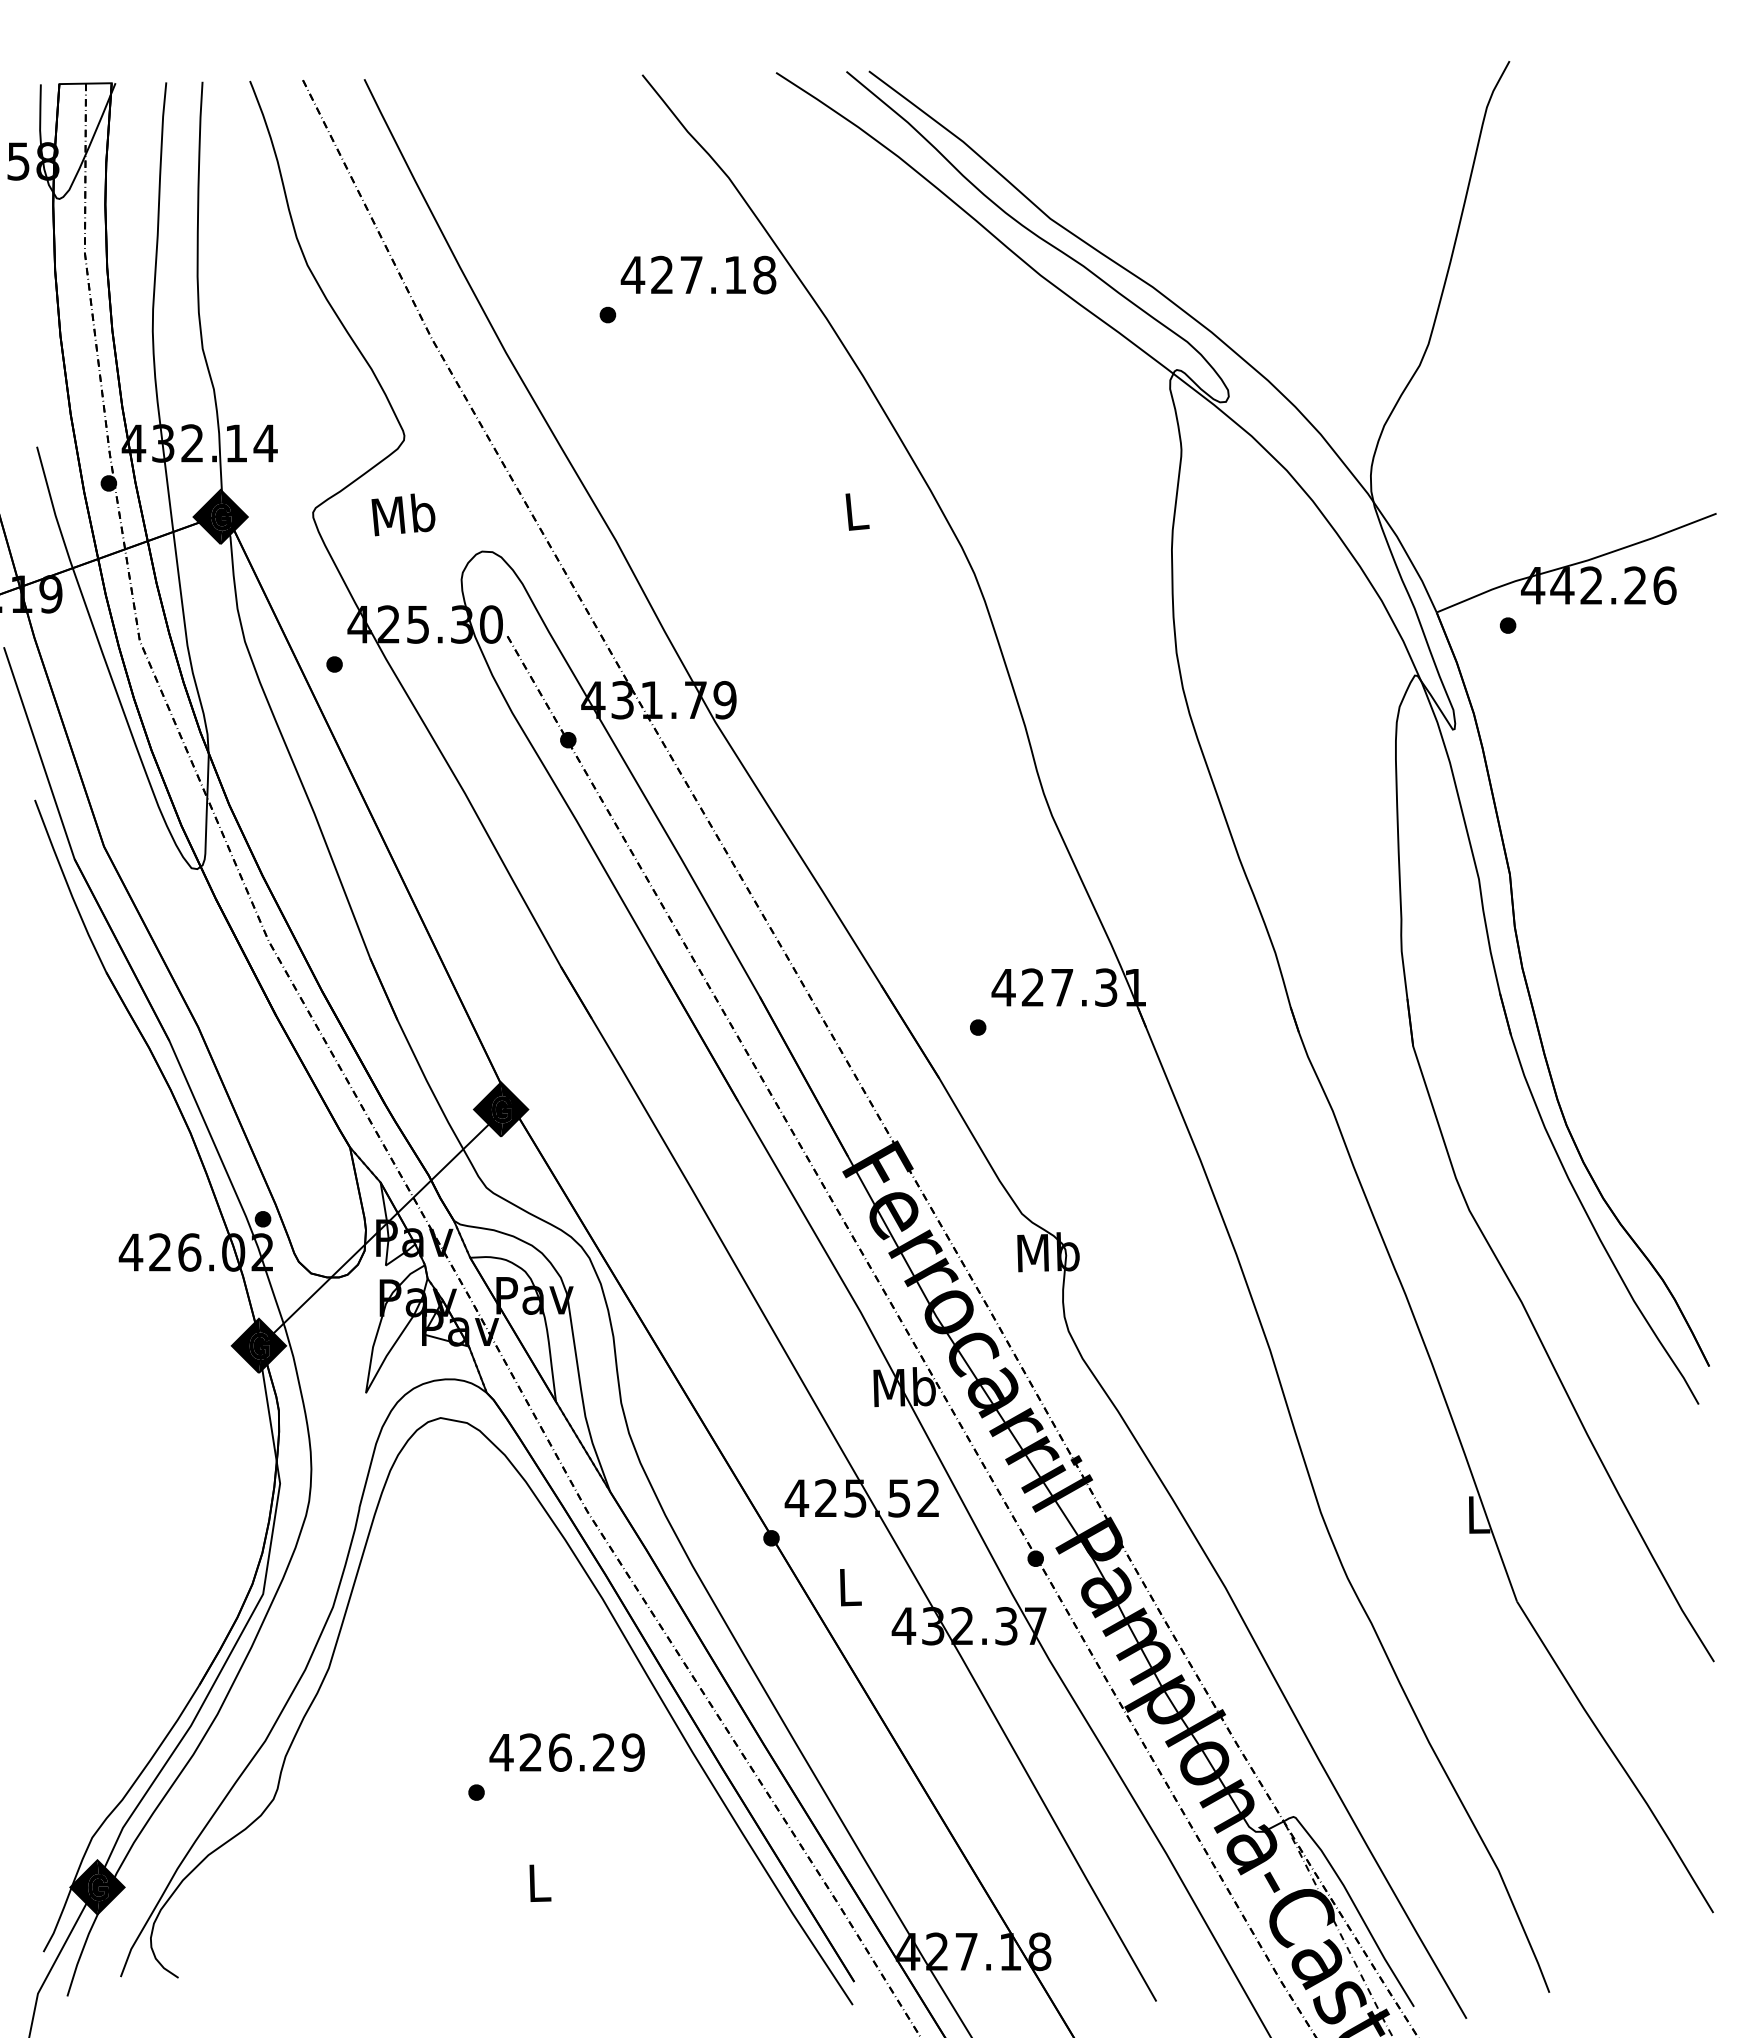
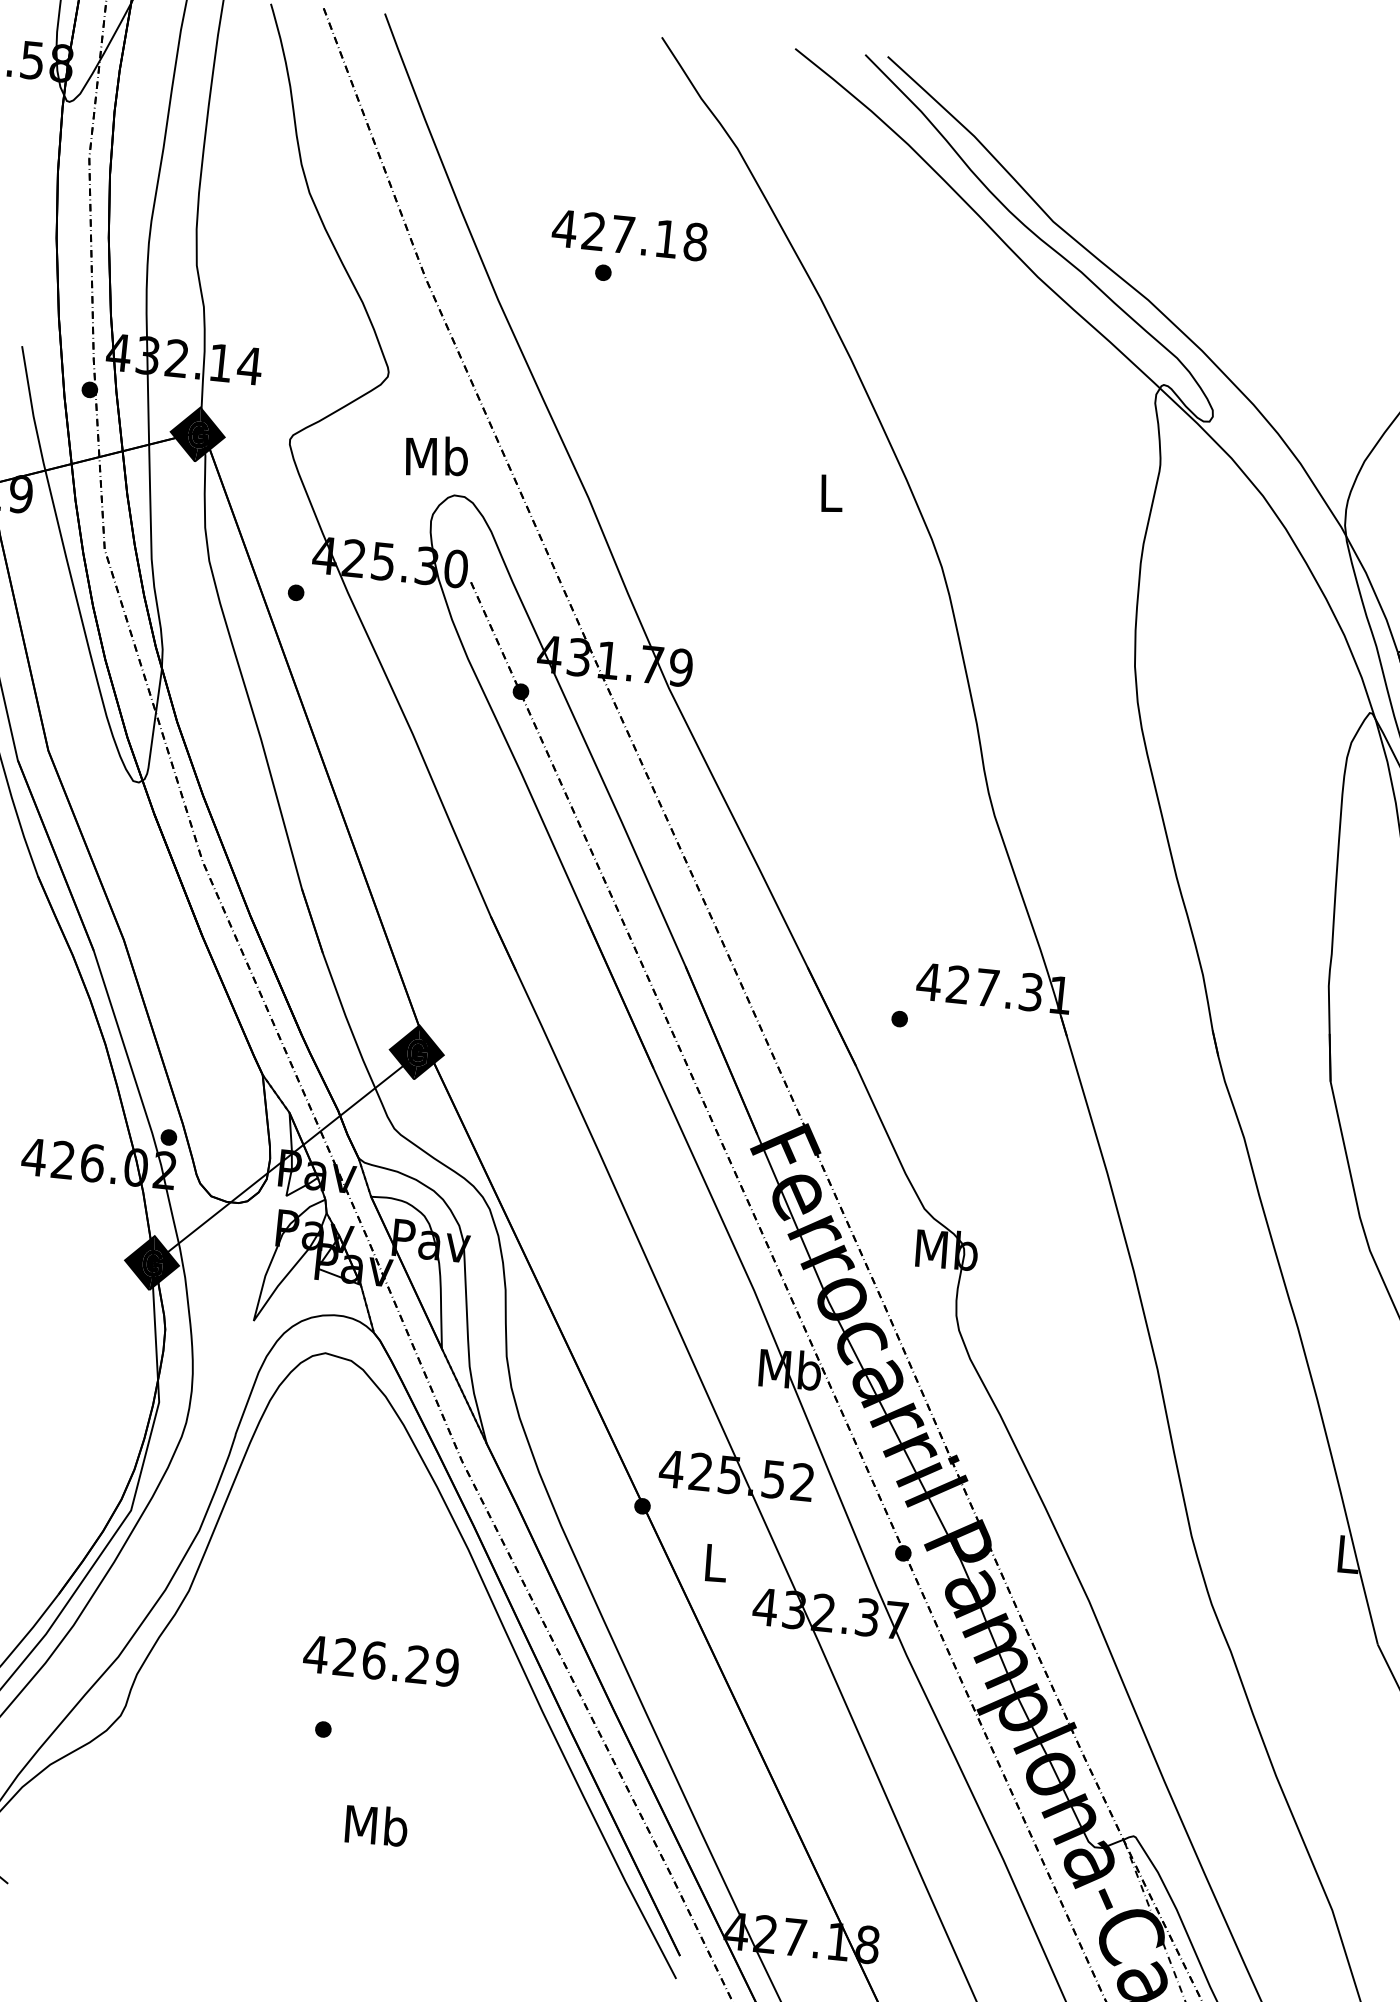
text: (698, 274) -> (629, 234), moved
text: (403, 514) -> (436, 456), moved
text: (566, 1752) -> (380, 1660), moved
text: (539, 1882) -> (376, 1825), L -> Mb

